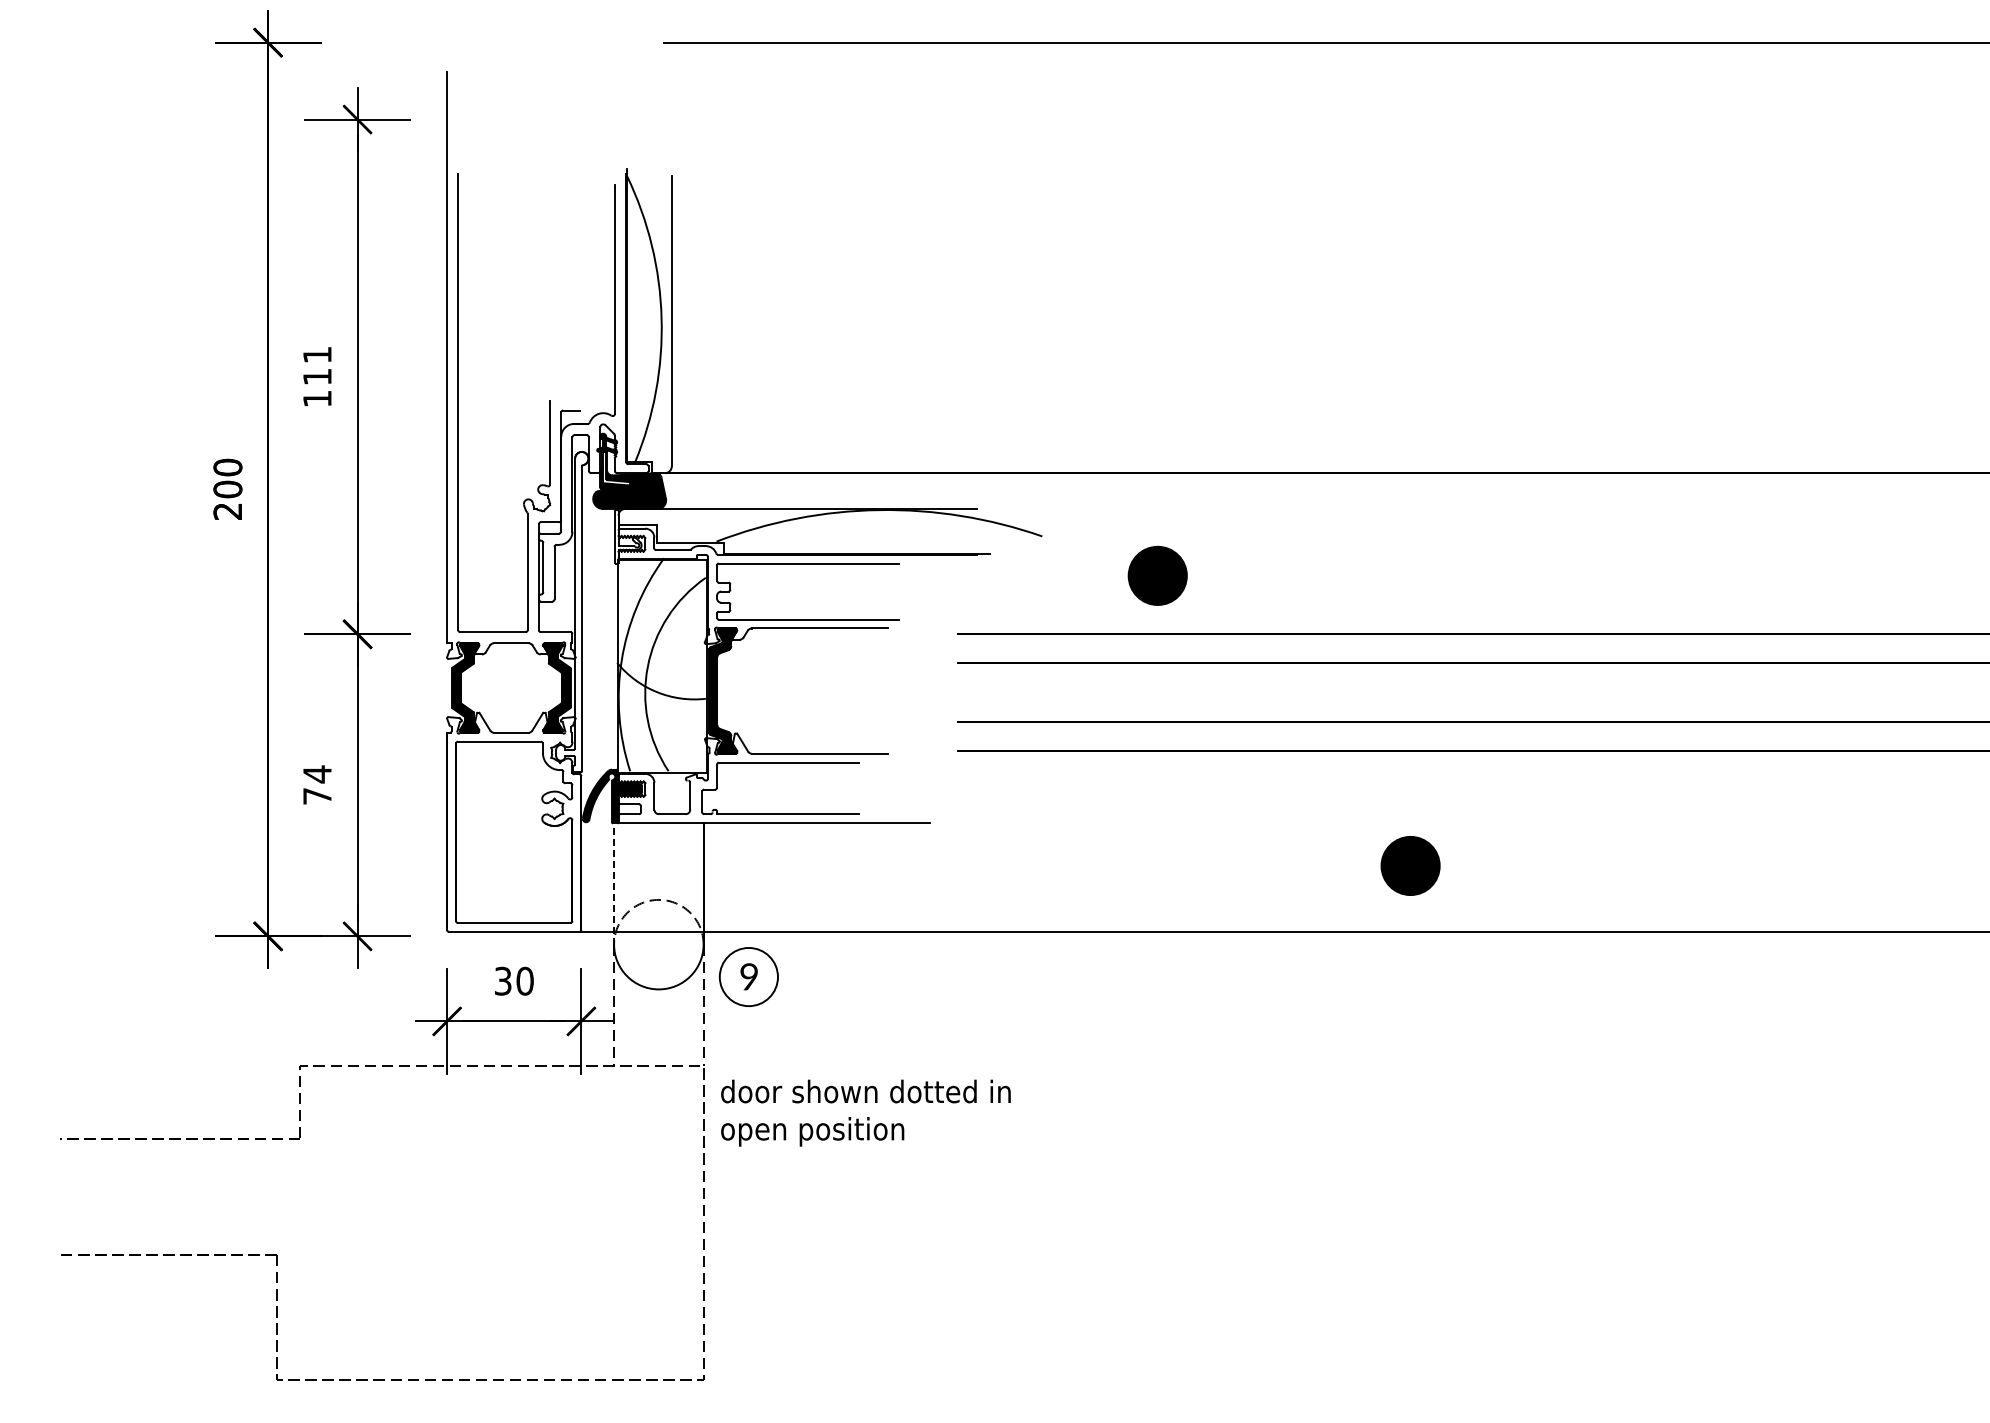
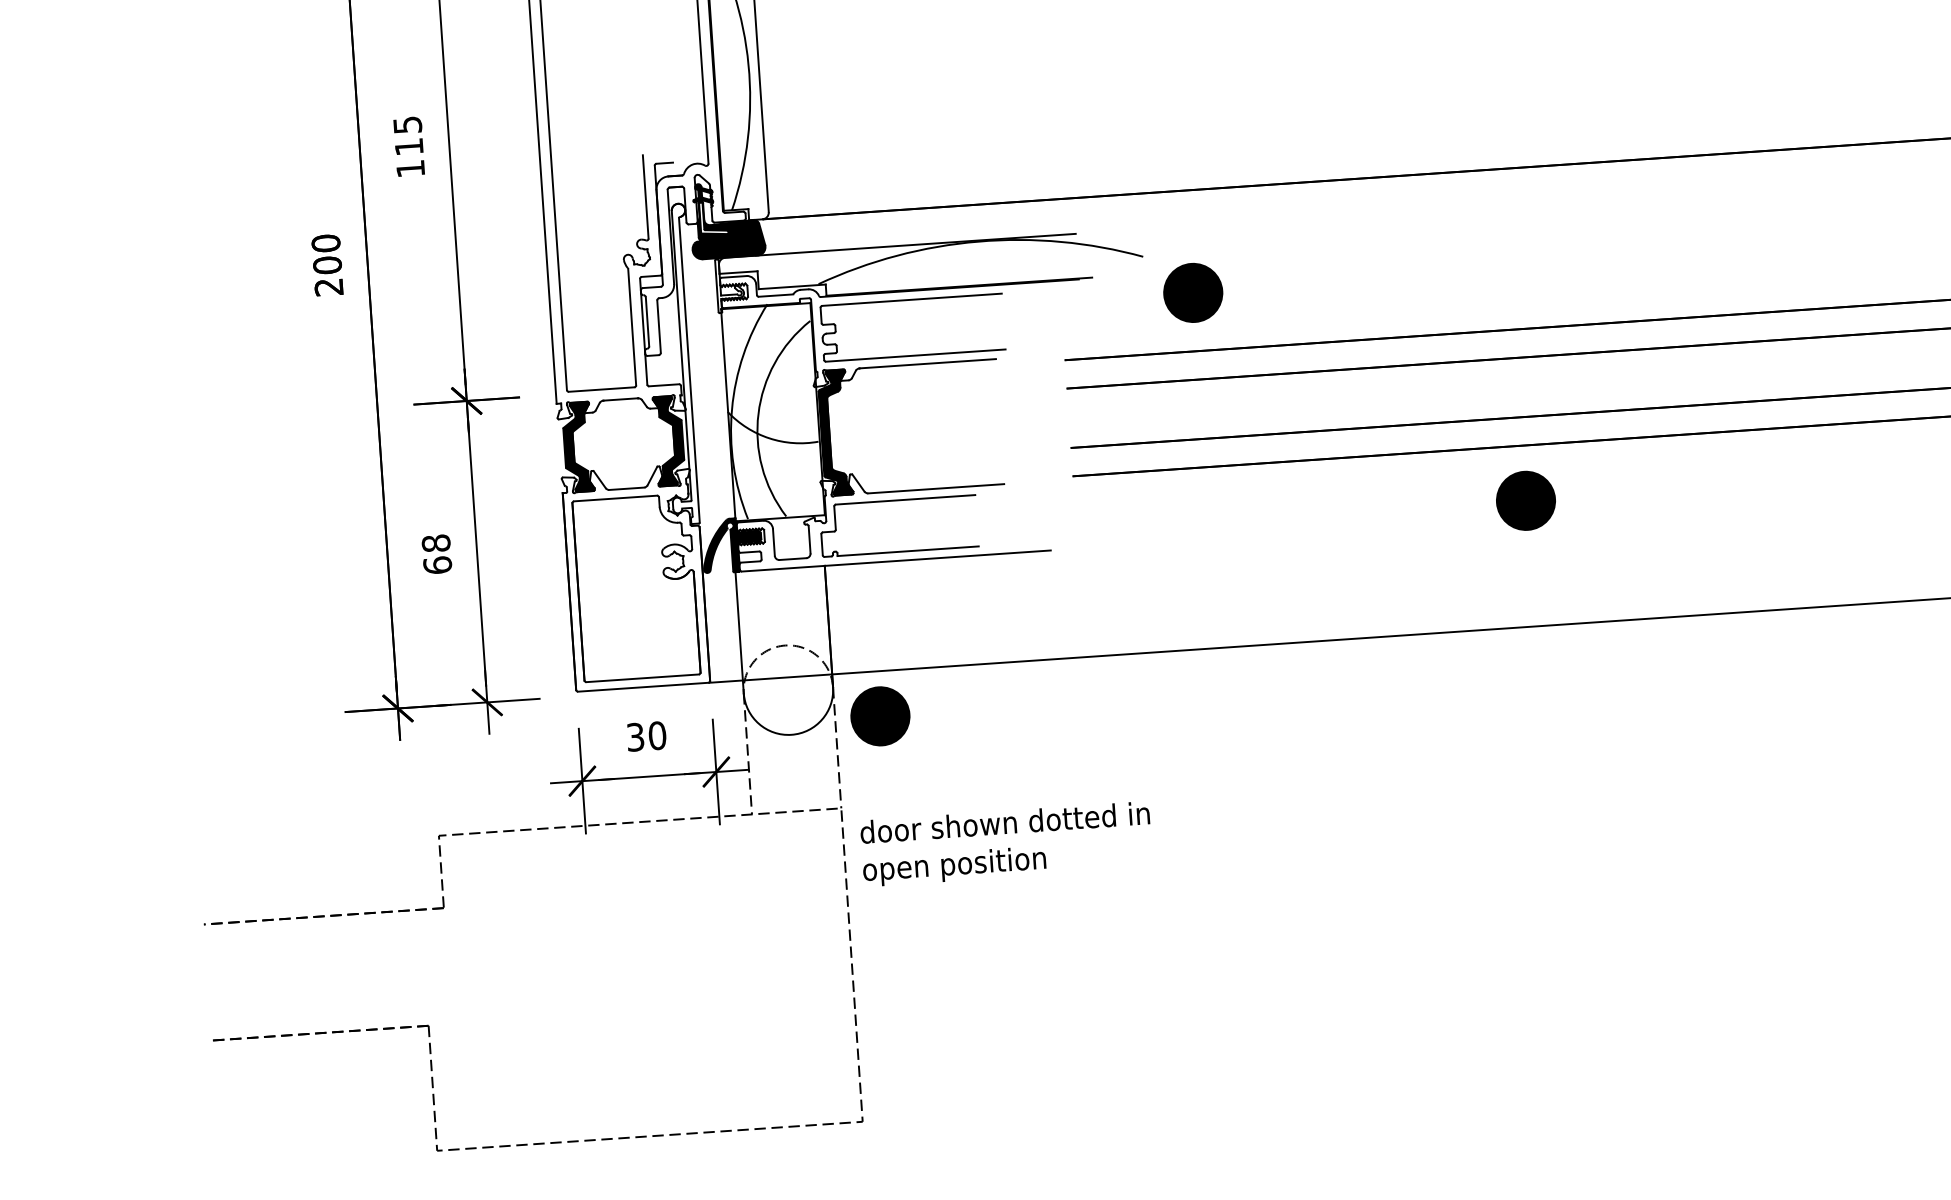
text: (317, 355) -> (407, 125), 111 -> 115
part: (1157, 575) -> (1192, 292), moved
text: (317, 784) -> (436, 553), 74 -> 68
part: (1410, 865) -> (1525, 500), moved
line: (614, 884) -> (740, 633), dashed -> solid
fill: (748, 976) -> (880, 715), added

